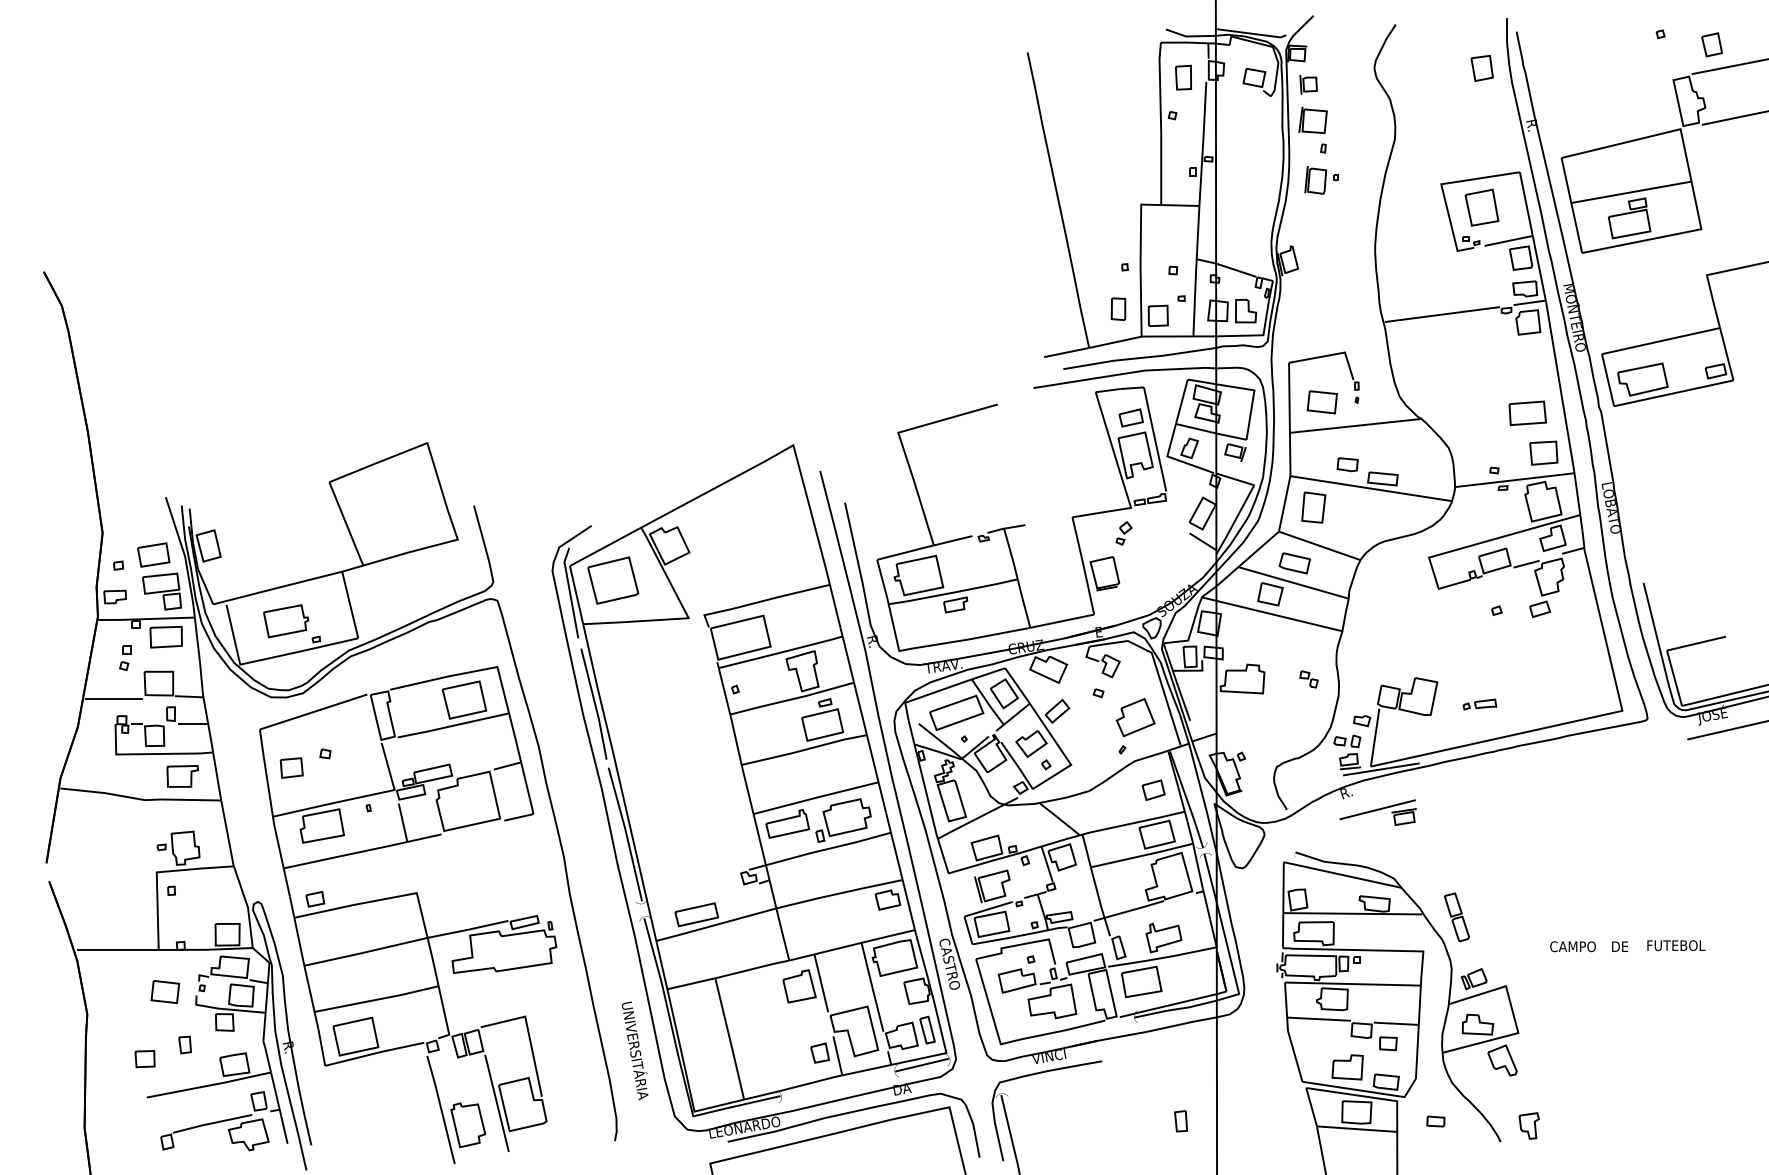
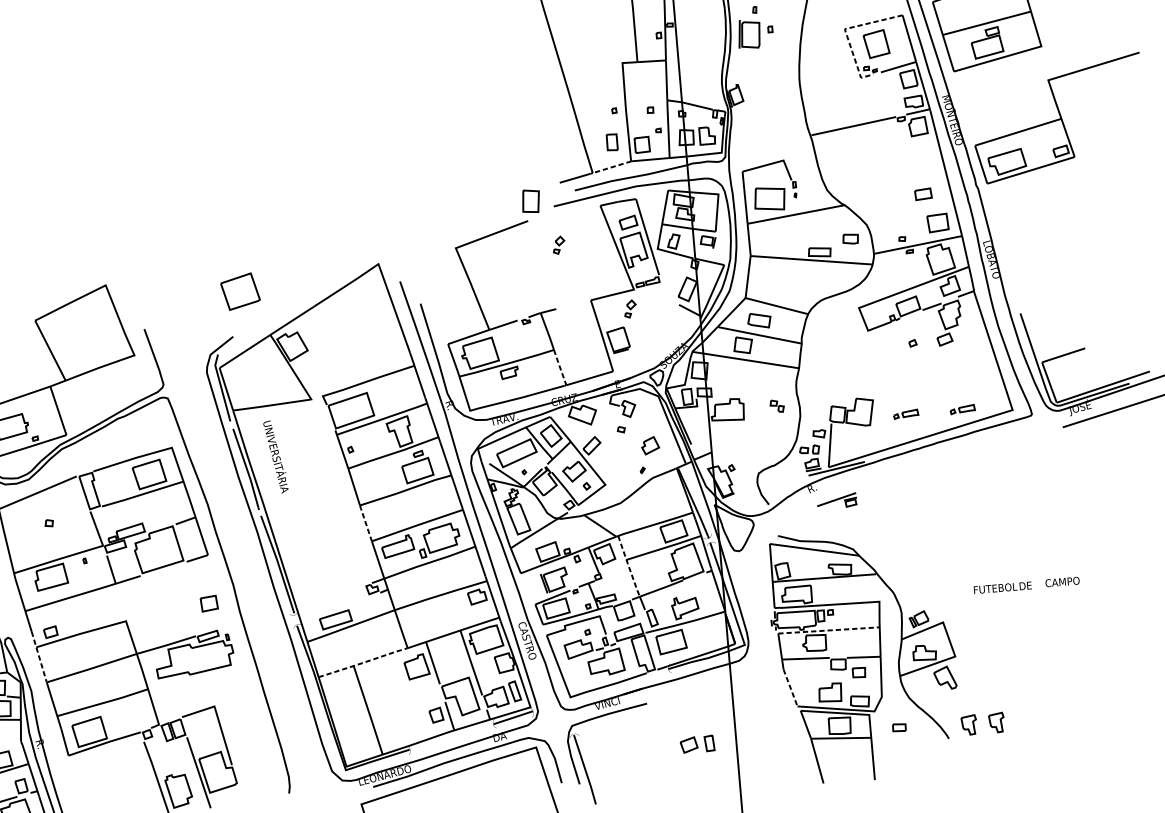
part: (1321, 180) -> (755, 33), size x1.4
line: (1441, 187) -> (845, 31), solid -> dashed
line: (1115, 342) -> (612, 167), solid -> dashed
part: (1321, 402) -> (769, 199), size x1.4
part: (1527, 412) -> (923, 193), size x0.6
part: (1035, 440) -> (558, 245), added
part: (1347, 464) -> (850, 238), moved
part: (1313, 507) -> (530, 201), moved
part: (613, 580) -> (240, 291), moved
line: (1023, 603) -> (559, 367), solid -> dashed
part: (1555, 704) -> (962, 409), added
part: (1135, 717) -> (650, 445), size x0.6
part: (291, 767) -> (209, 603), moved
line: (747, 788) -> (365, 522), solid -> dashed
part: (1153, 789) -> (688, 744), moved
part: (1377, 812) -> (836, 501), size x0.7
line: (1093, 876) -> (629, 566), solid -> dashed
part: (1456, 917) -> (901, 574), removed
line: (297, 930) -> (39, 656), solid -> dashed
text: (1675, 945) -> (1066, 581), FUTEBOL -> CAMPO
text: (1579, 946) -> (995, 588), CAMPO -> FUTEBOL
line: (729, 974) -> (364, 662), solid -> dashed
line: (1352, 984) -> (828, 630), solid -> dashed
text: (635, 1050) -> (276, 456), moved
line: (1295, 1056) -> (790, 687), solid -> dashed
part: (1565, 1125) -> (996, 722), added

